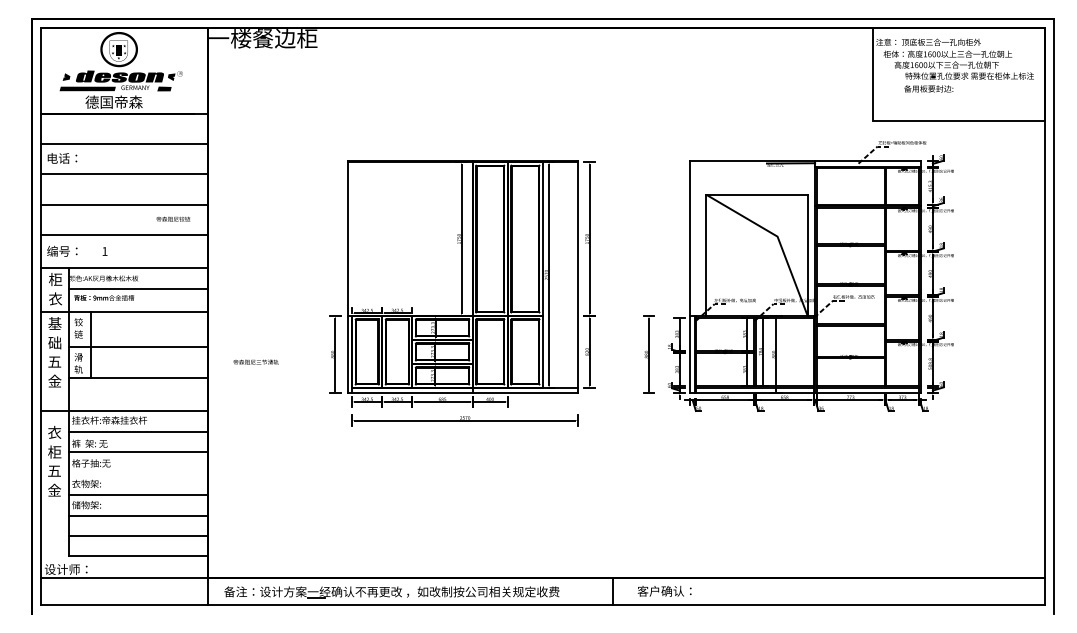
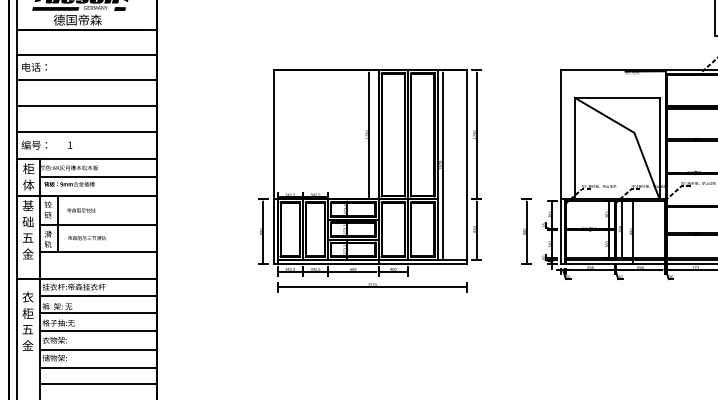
text: (173, 218) -> (81, 209), moved
text: (55, 298) -> (28, 184), 衣 -> 体
text: (255, 361) -> (86, 237), moved
line: (137, 473) -> (97, 331), added

